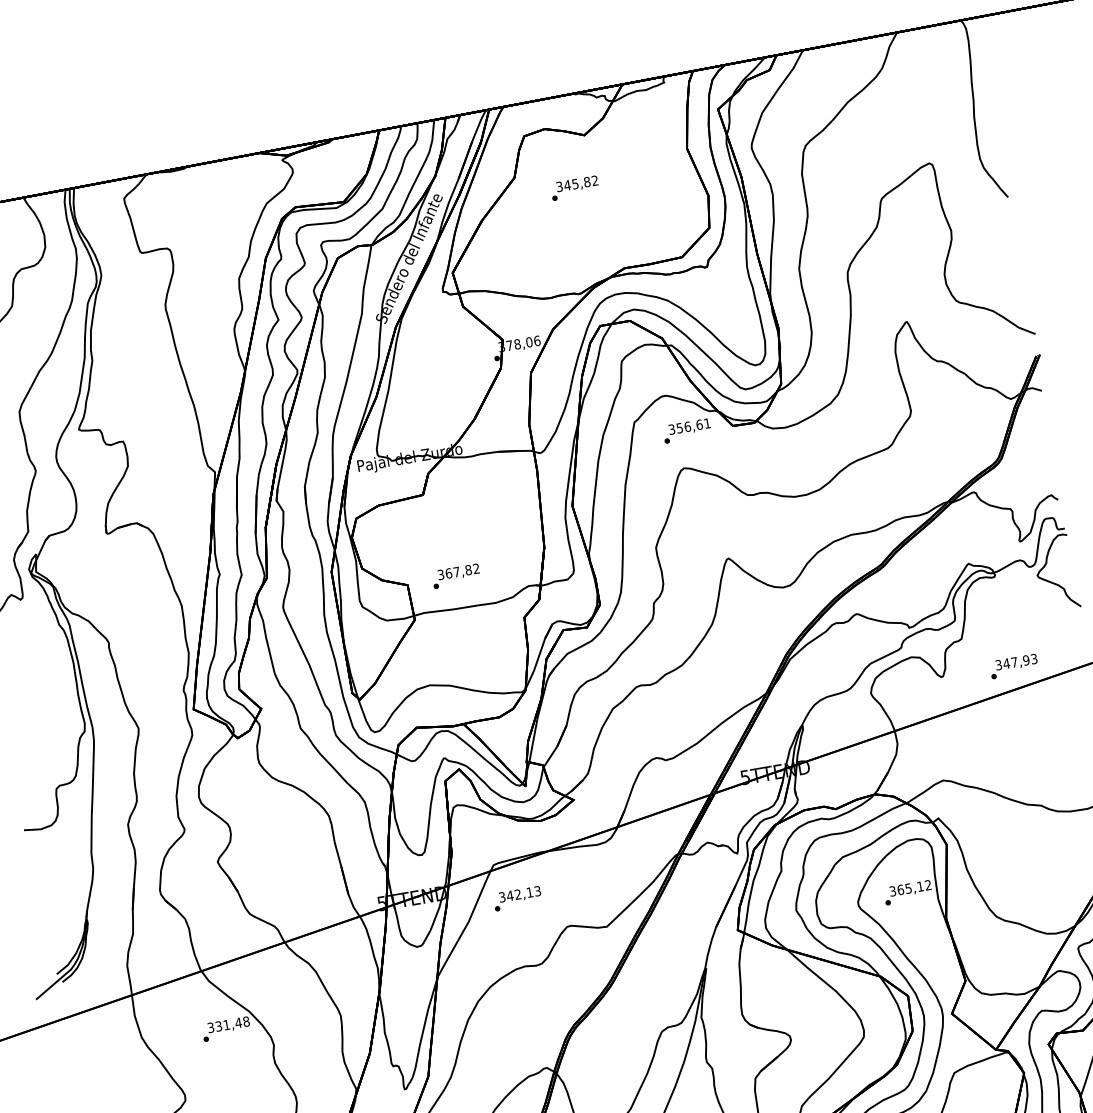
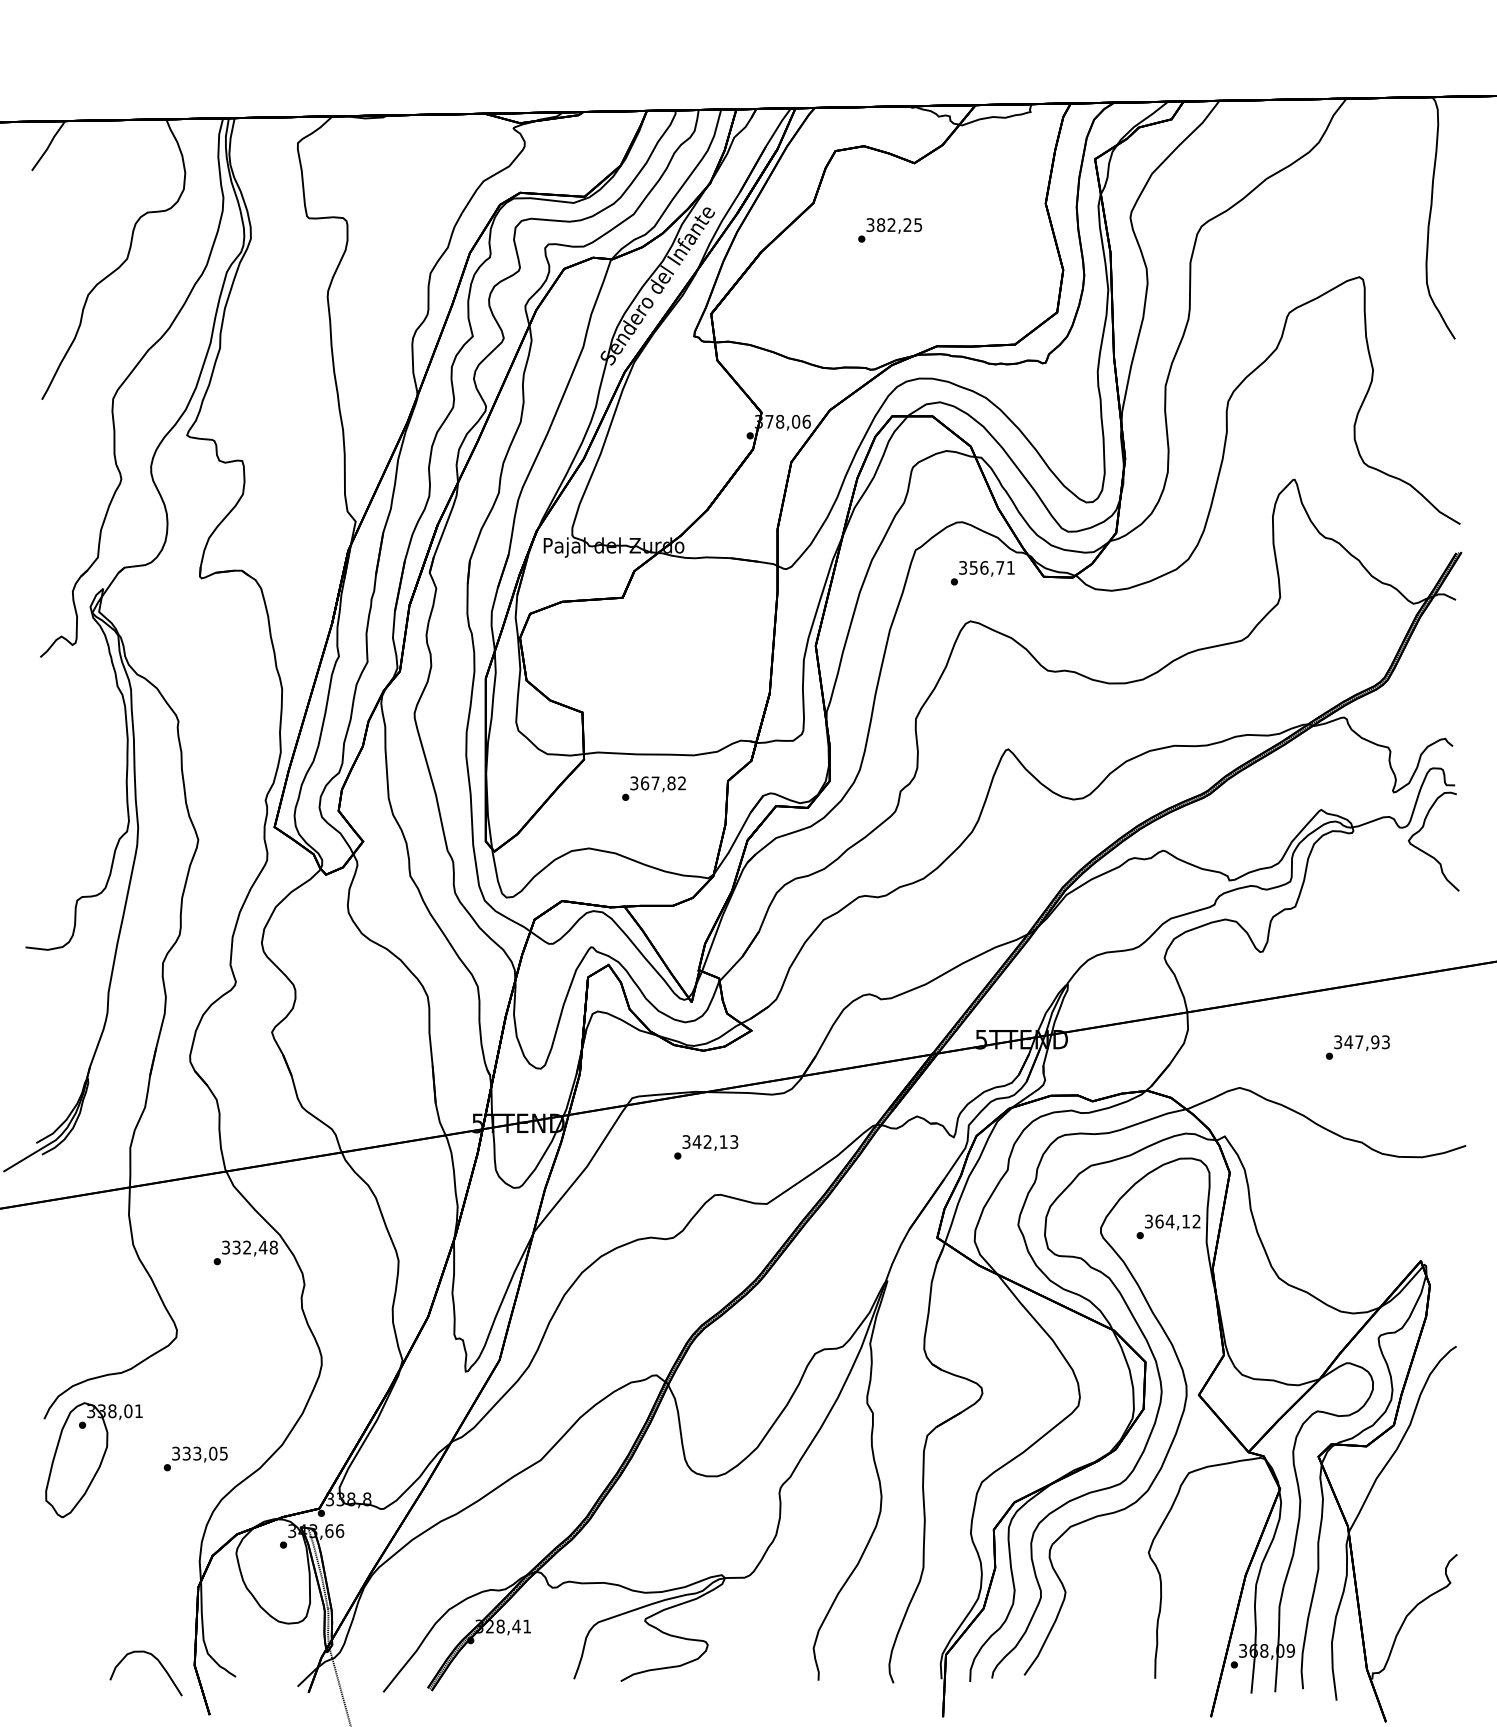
text: (581, 183) -> (899, 225), 345,82 -> 382,25
text: (699, 424) -> (1000, 567), 356,61 -> 356,71
text: (455, 576) -> (653, 788), moved
text: (1013, 666) -> (1357, 1047), moved
text: (908, 888) -> (1169, 1221), 365,12 -> 364,12
text: (517, 898) -> (706, 1147), moved
text: (226, 1024) -> (247, 1247), 331,48 -> 332,48

